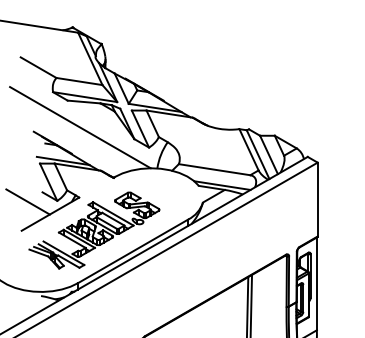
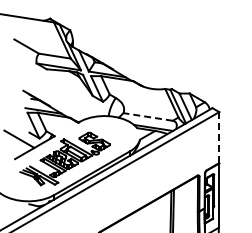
line: (80, 126) -> (55, 87), removed
line: (215, 169) -> (148, 116), solid -> dashed
line: (317, 199) -> (219, 137), solid -> dashed

